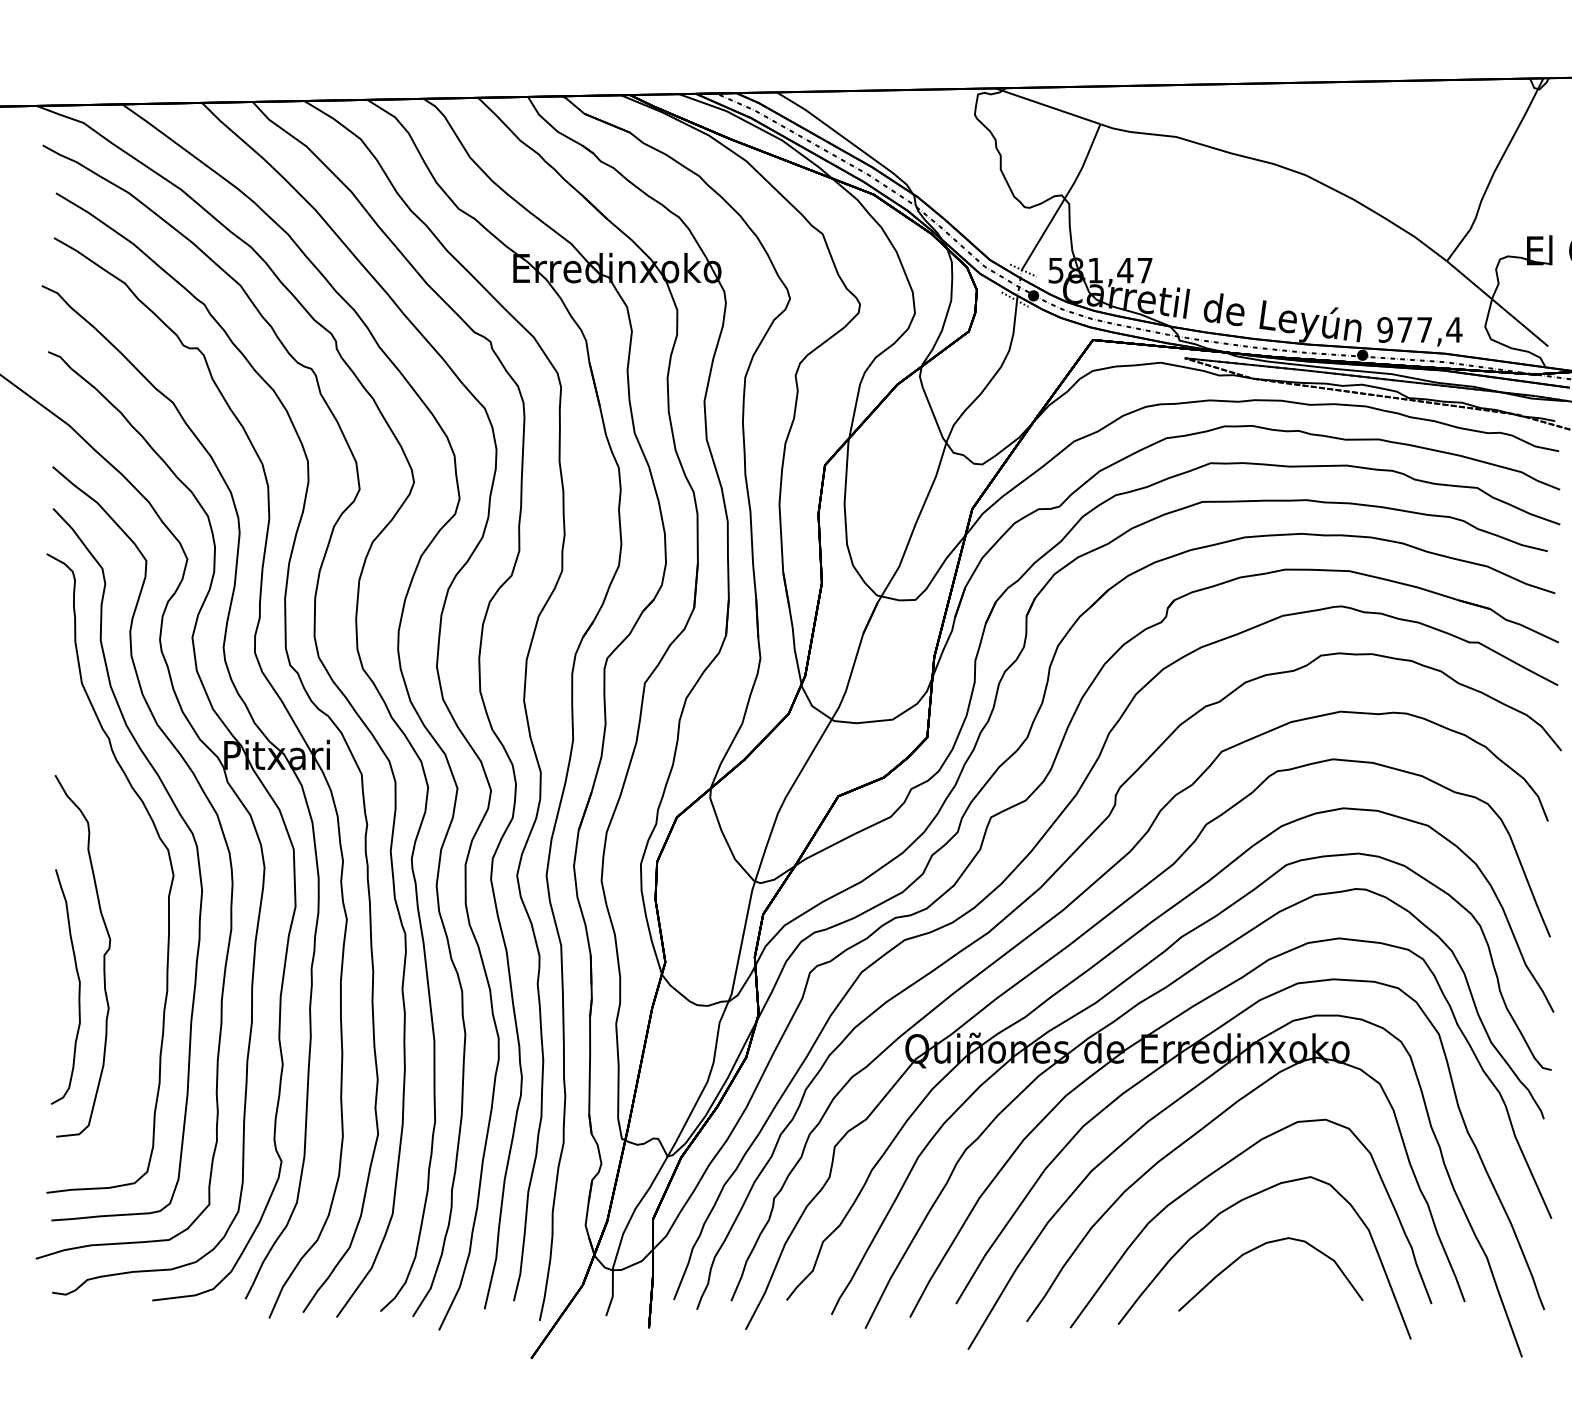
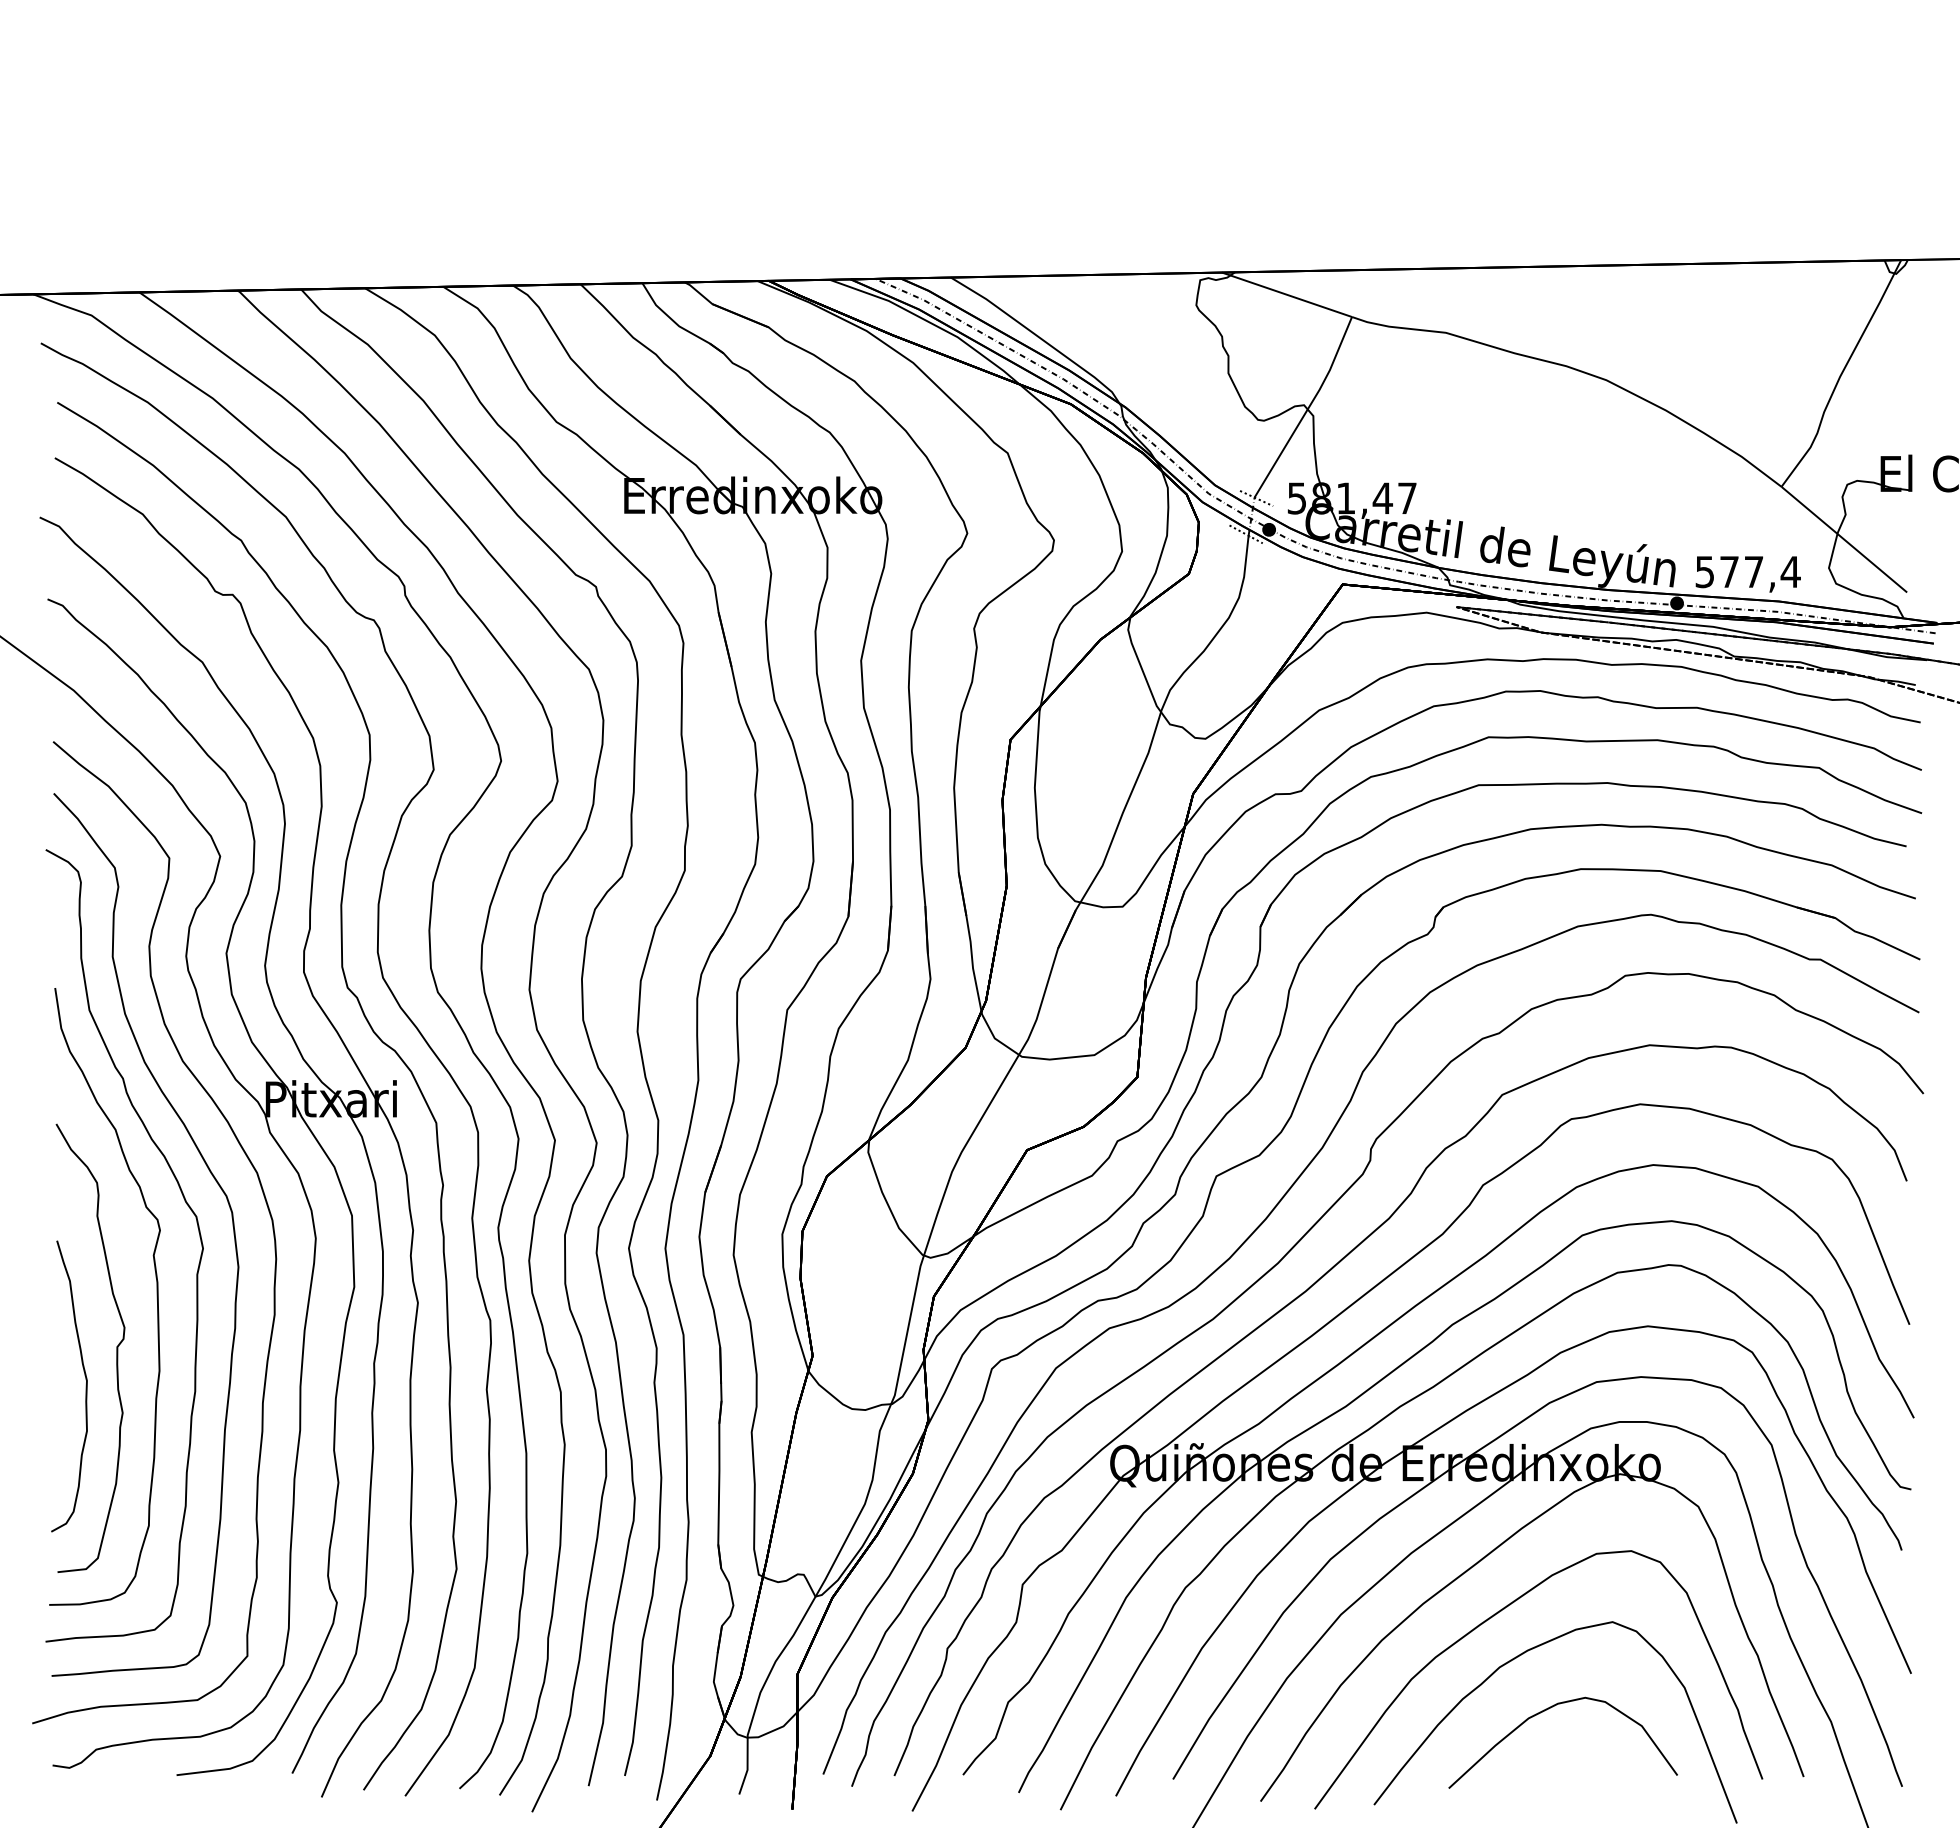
text: (1384, 329) -> (1704, 571), 977,4 -> 577,4
curve: (136, 914) -> (156, 1296), added

